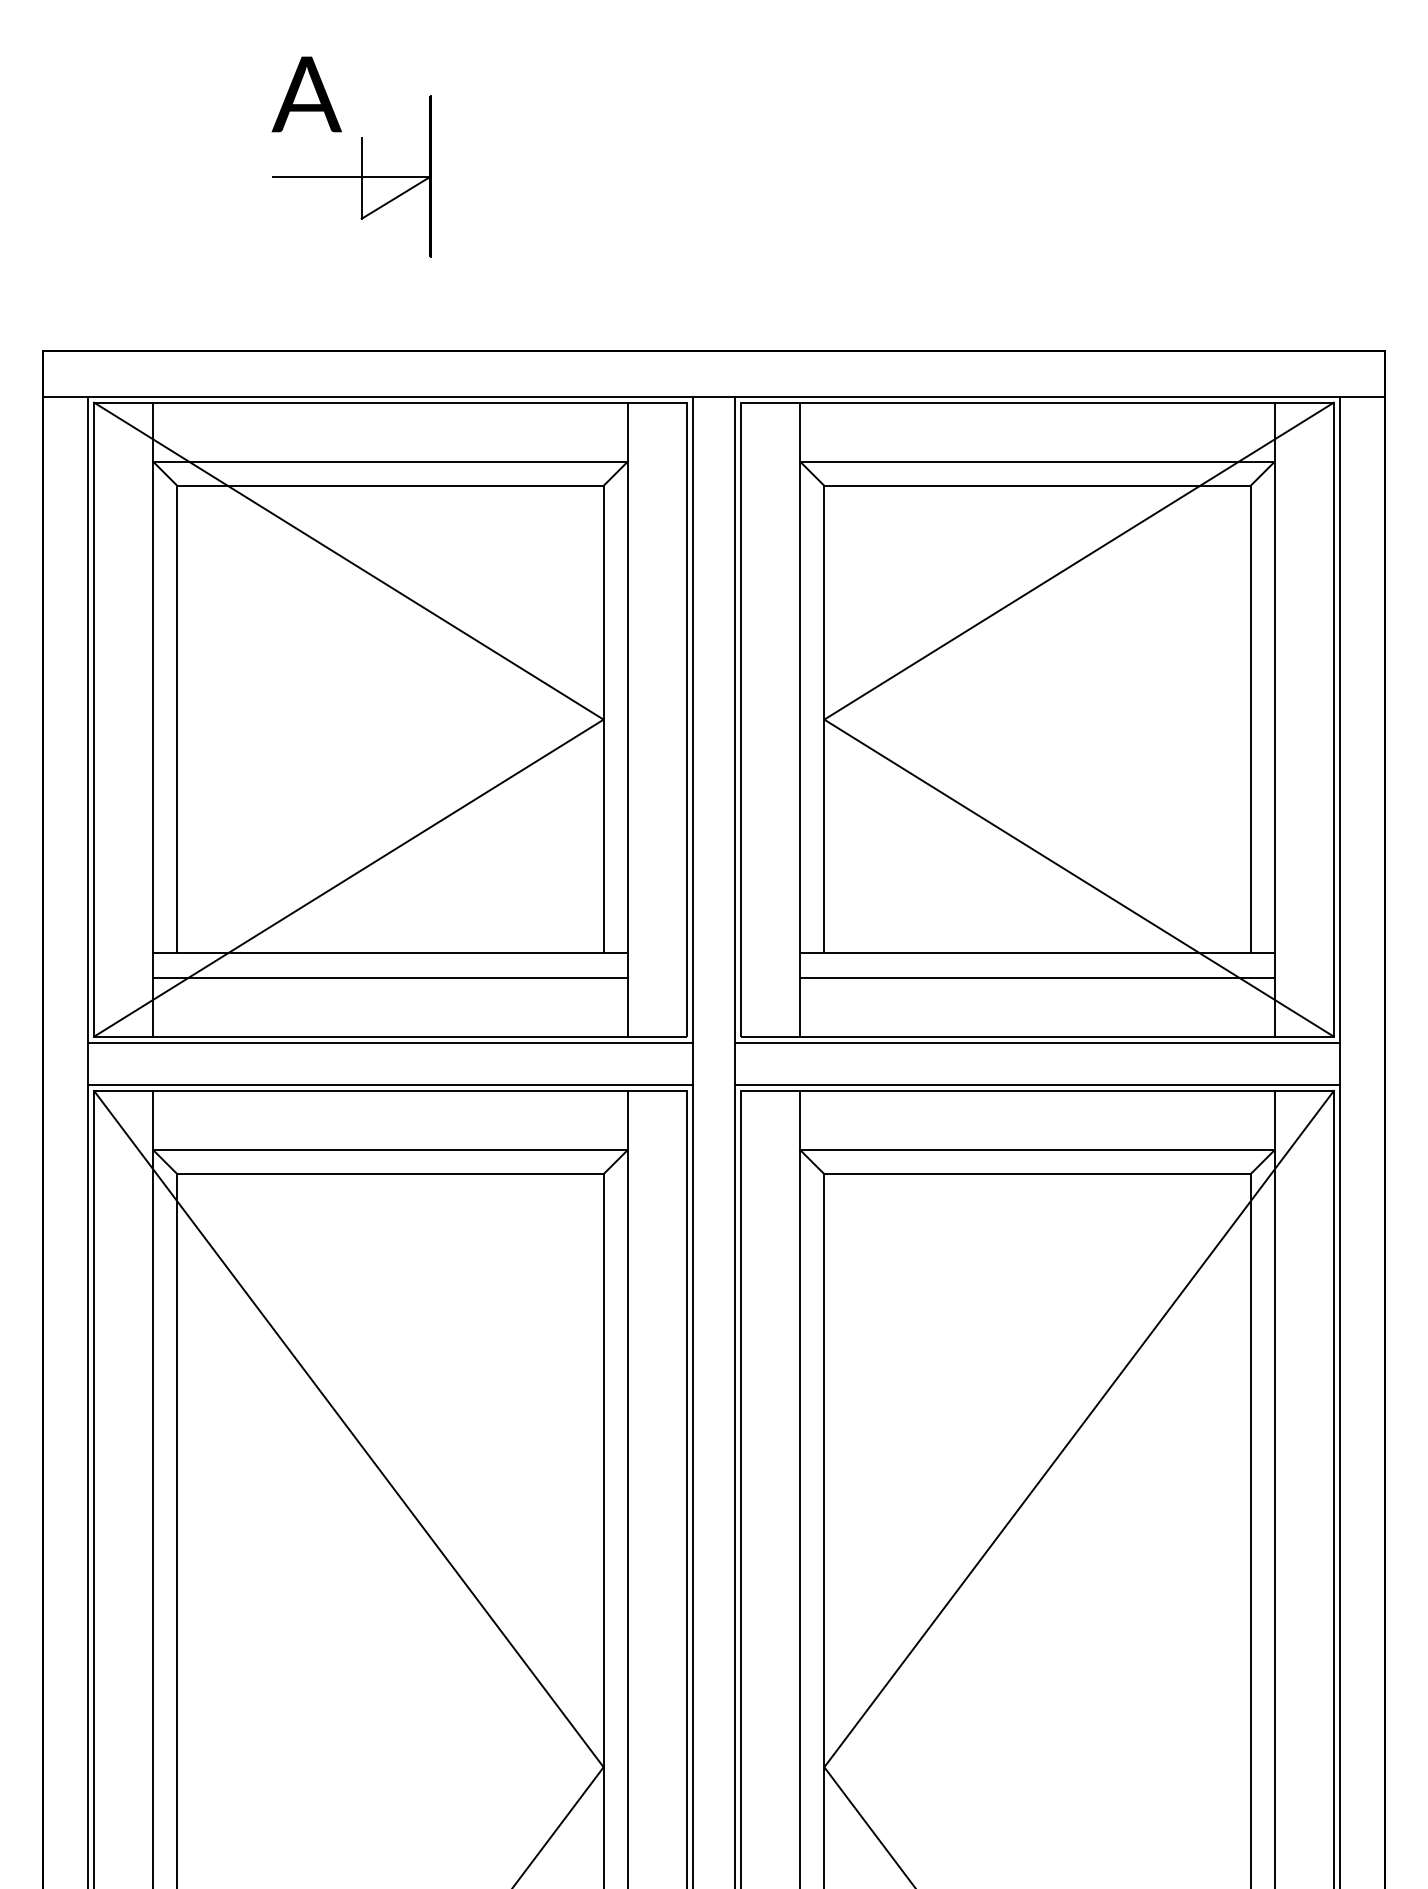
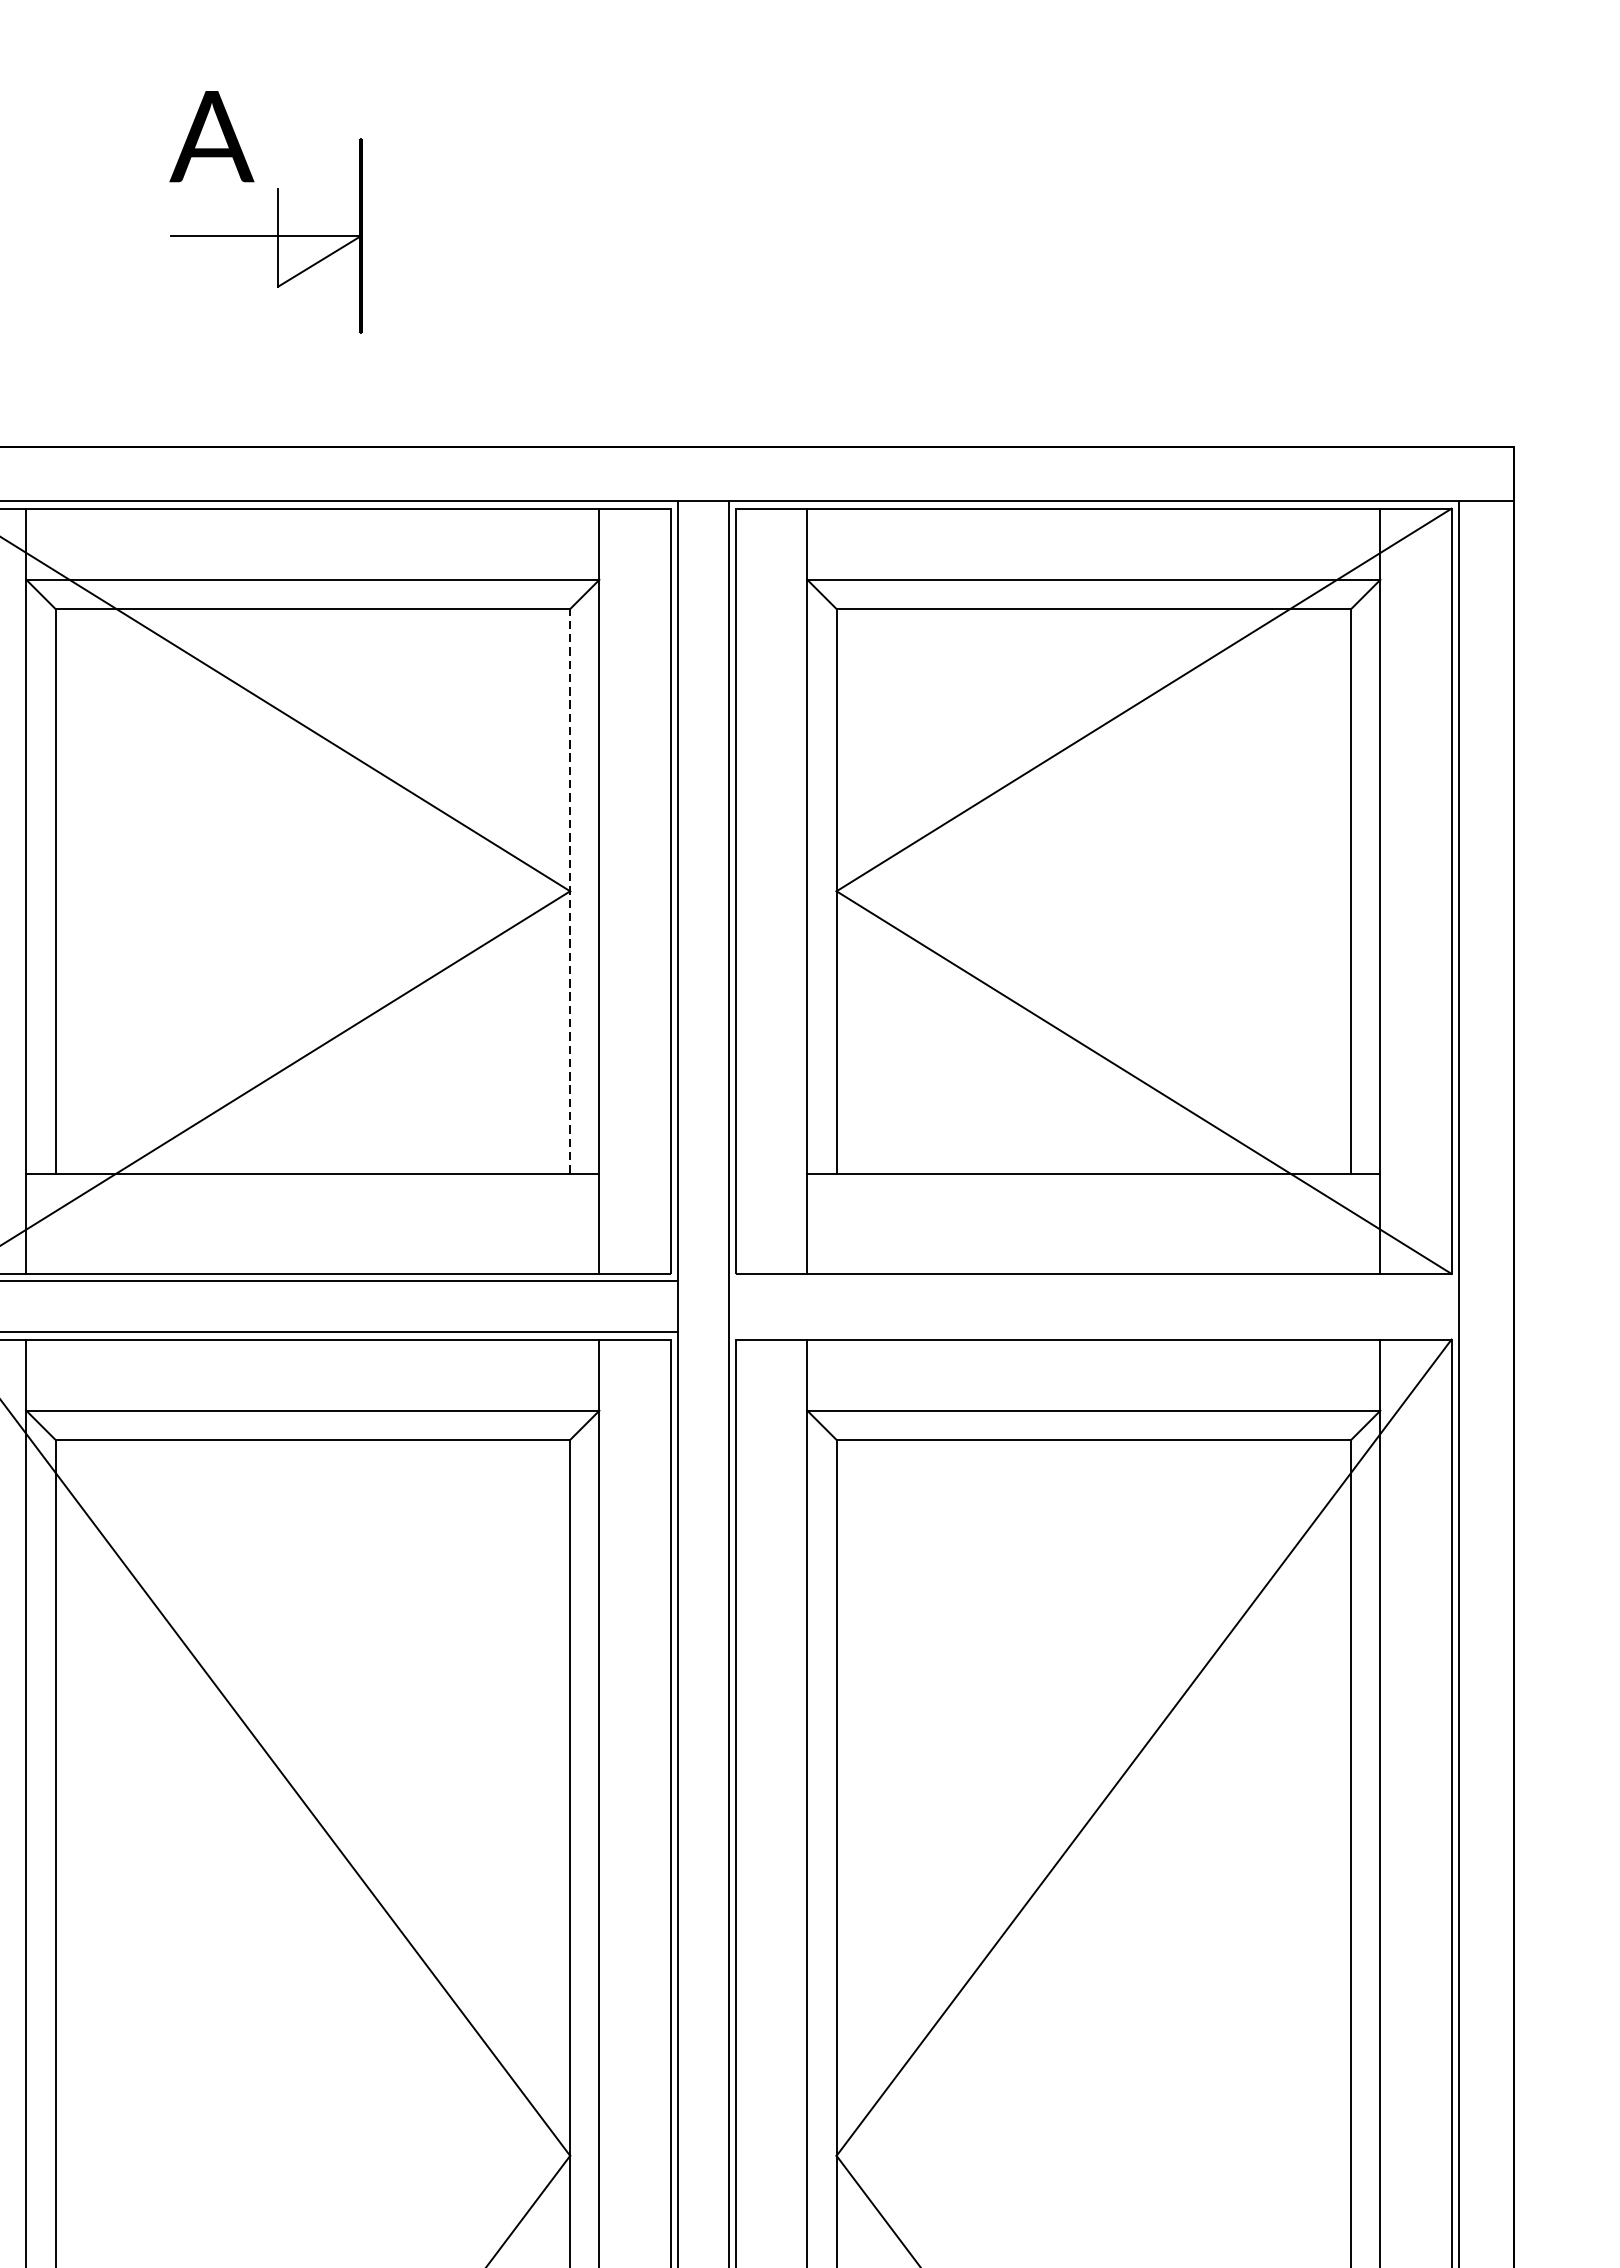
line: (603, 719) -> (570, 891), solid -> dashed
line: (390, 977) -> (312, 1202), removed
line: (1037, 977) -> (1093, 1202), removed
line: (1037, 1042) -> (1093, 1281), removed
line: (1037, 1084) -> (1093, 1331), removed

